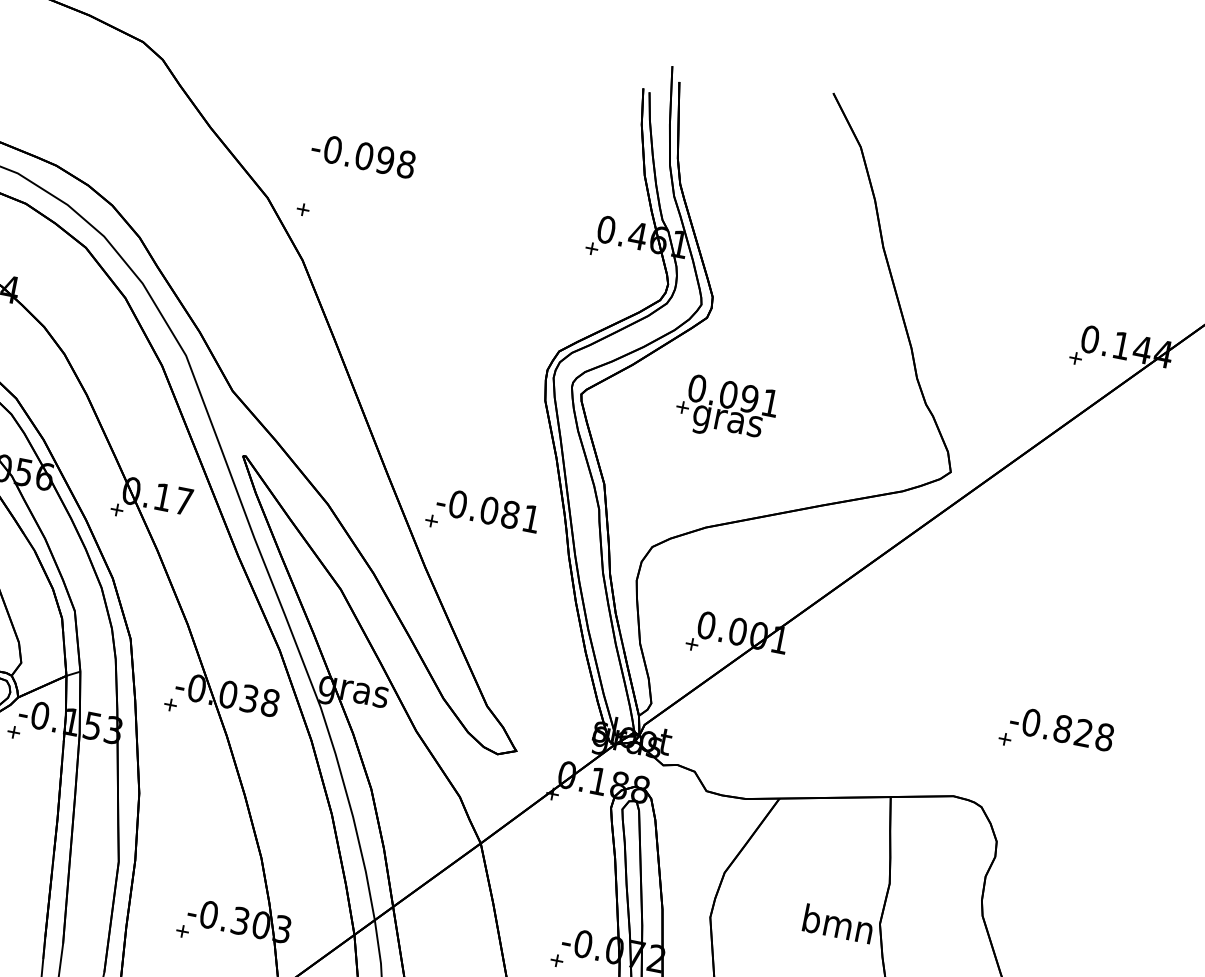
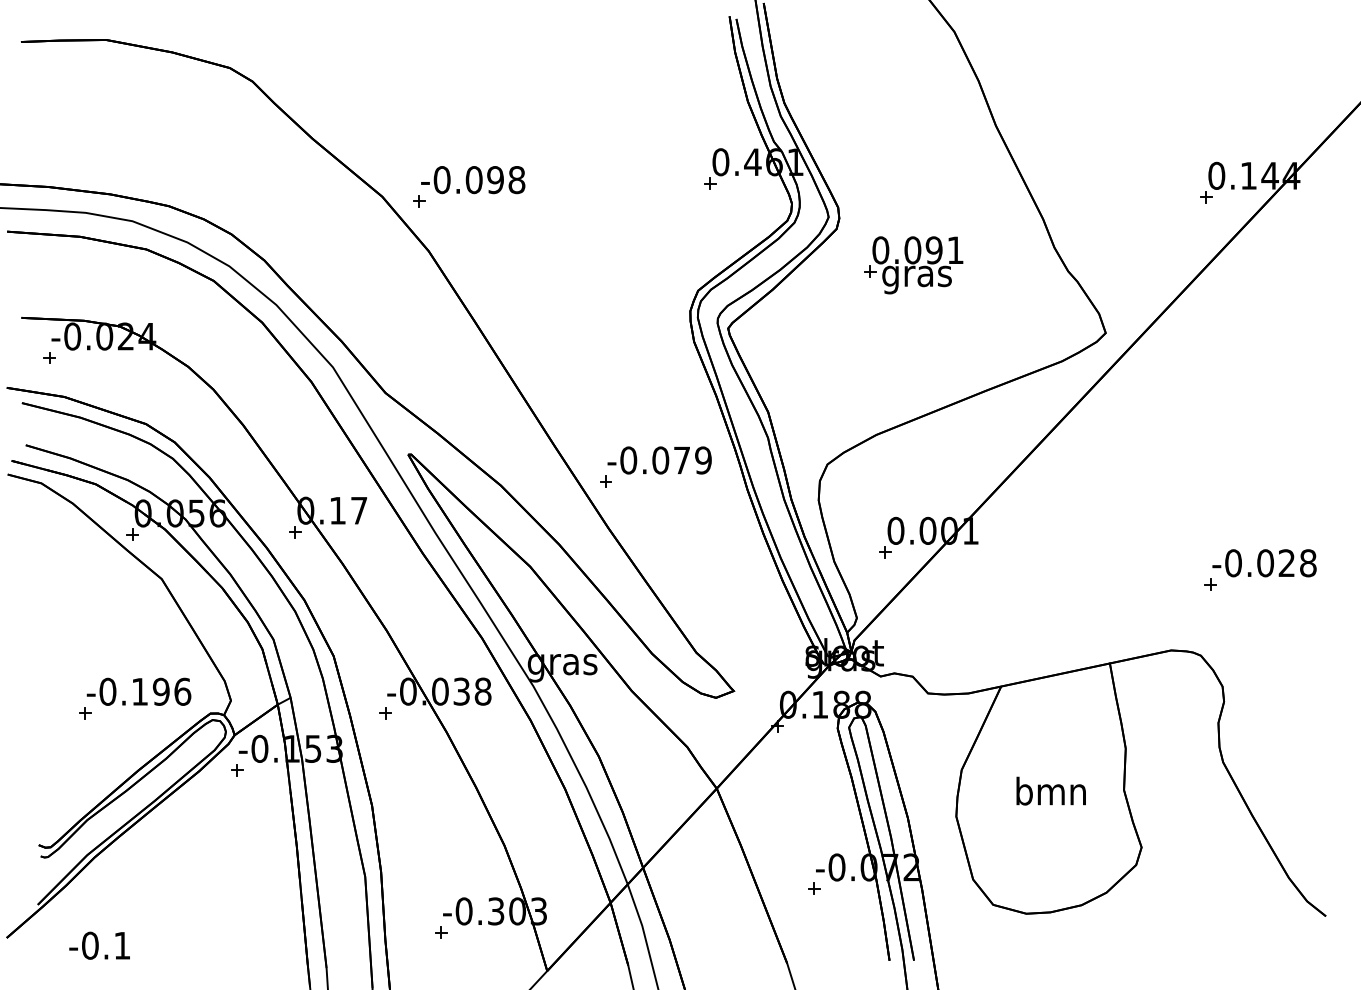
text: (363, 156) -> (473, 180), moved
part: (726, 409) -> (913, 265), moved
text: (520, 516) -> (692, 460), -0.081 -> -0.079
text: (1062, 729) -> (1265, 563), -0.828 -> -0.028
text: (837, 923) -> (1050, 790), moved

